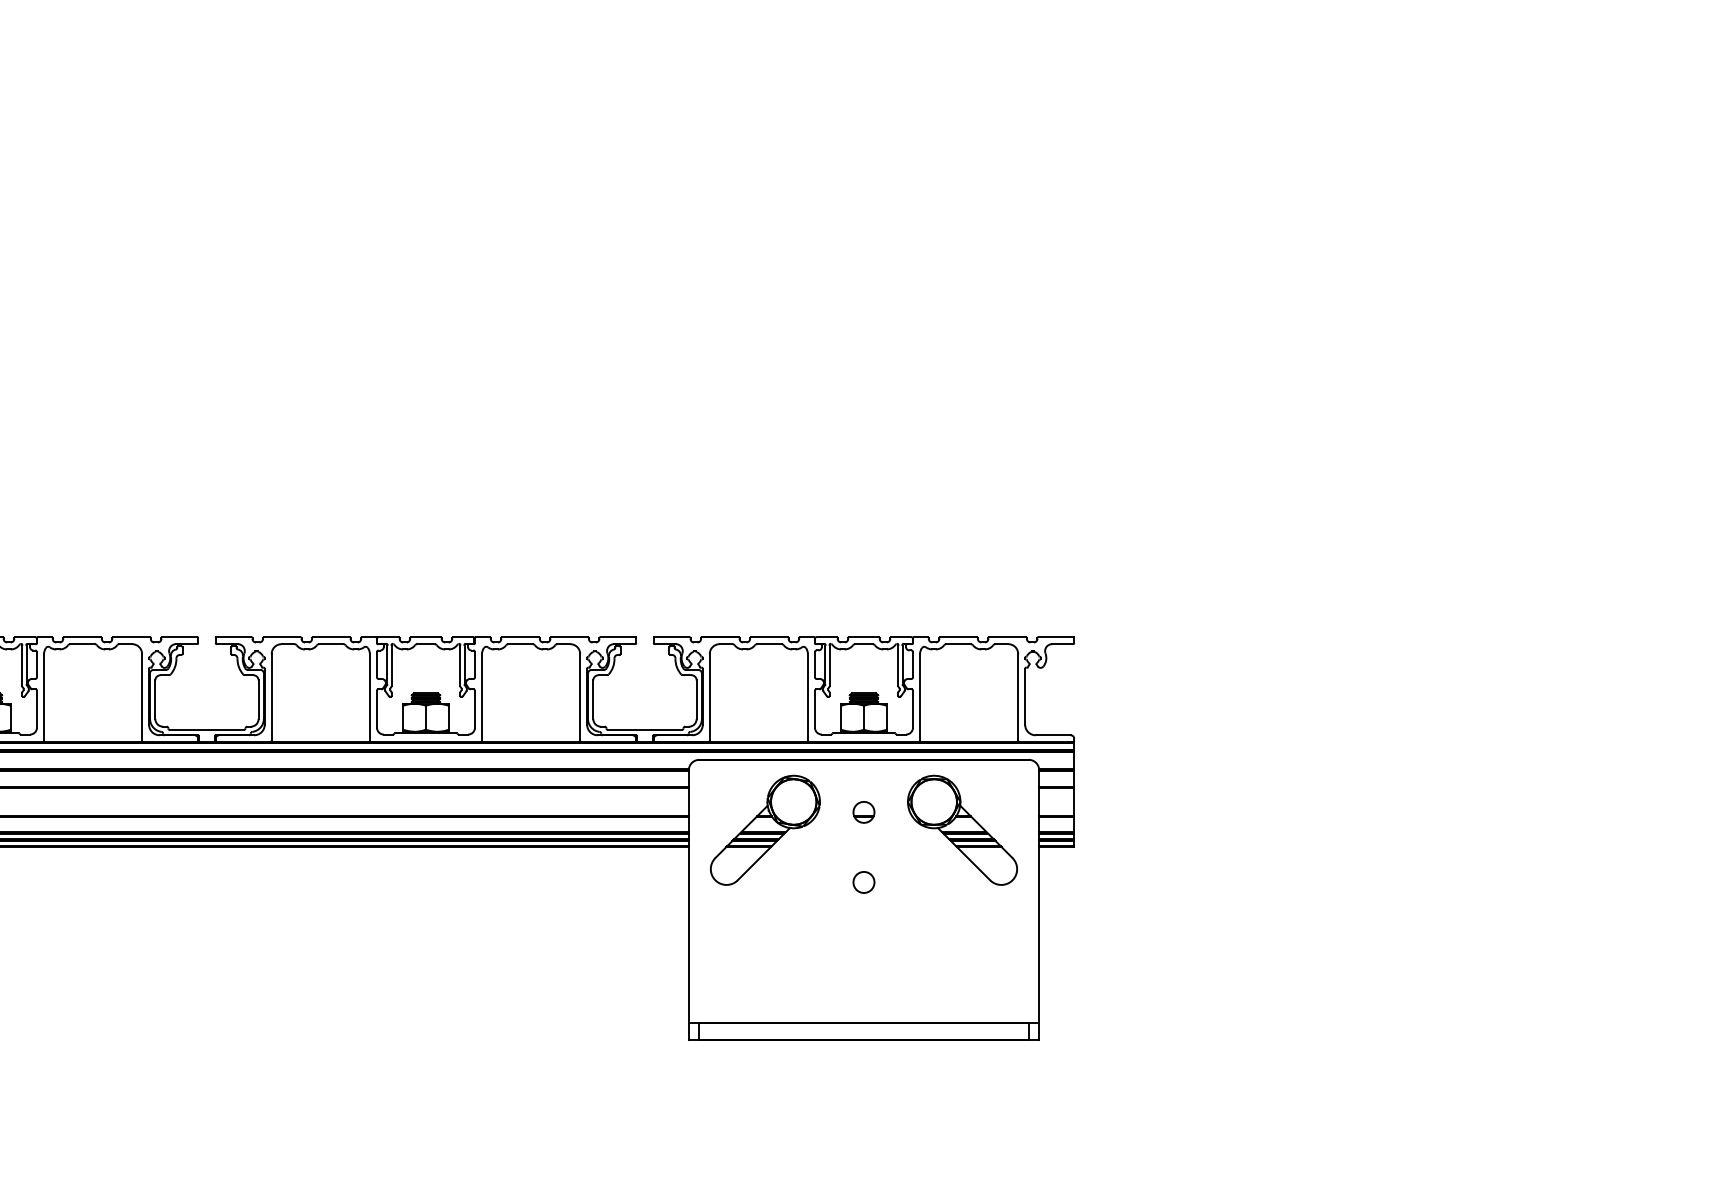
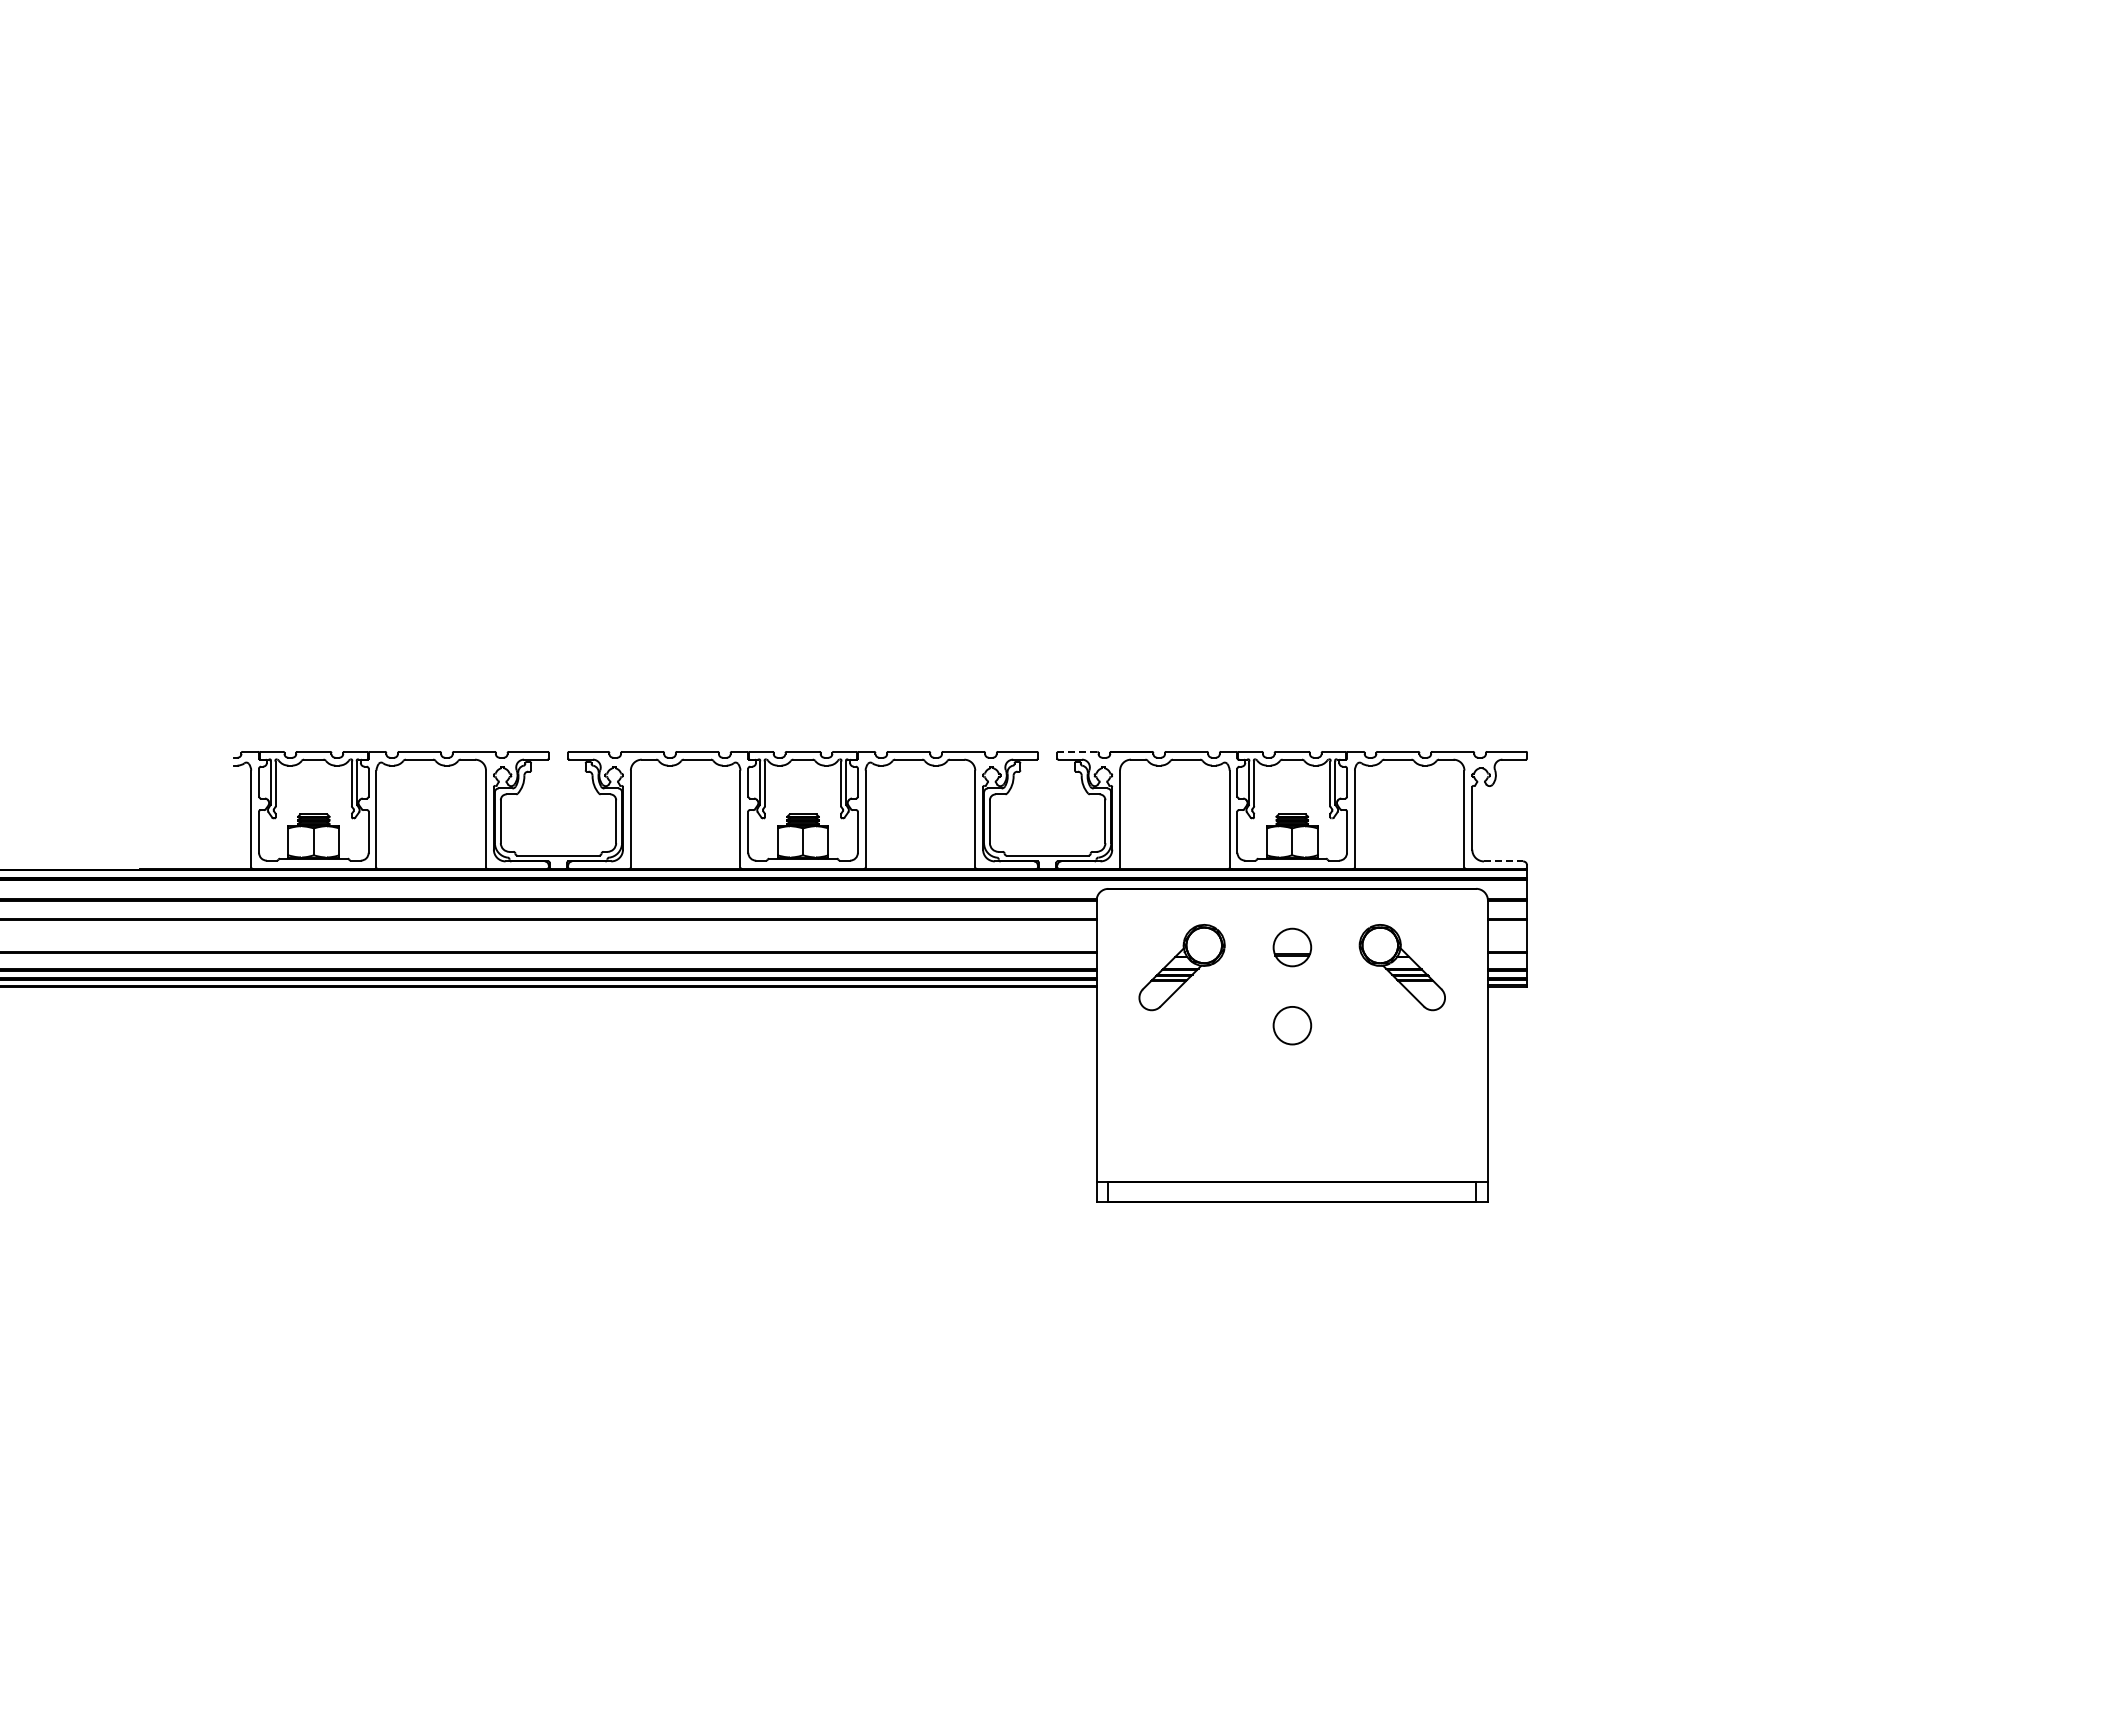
line: (671, 636) -> (1077, 751), solid -> dashed
line: (1053, 735) -> (1503, 861), solid -> dashed
part: (863, 812) -> (1291, 947), size x1.6
part: (764, 830) -> (1181, 967), size x0.7
part: (962, 830) -> (1402, 967), size x0.7
circle: (863, 882) -> (1291, 1025), size x1.6

